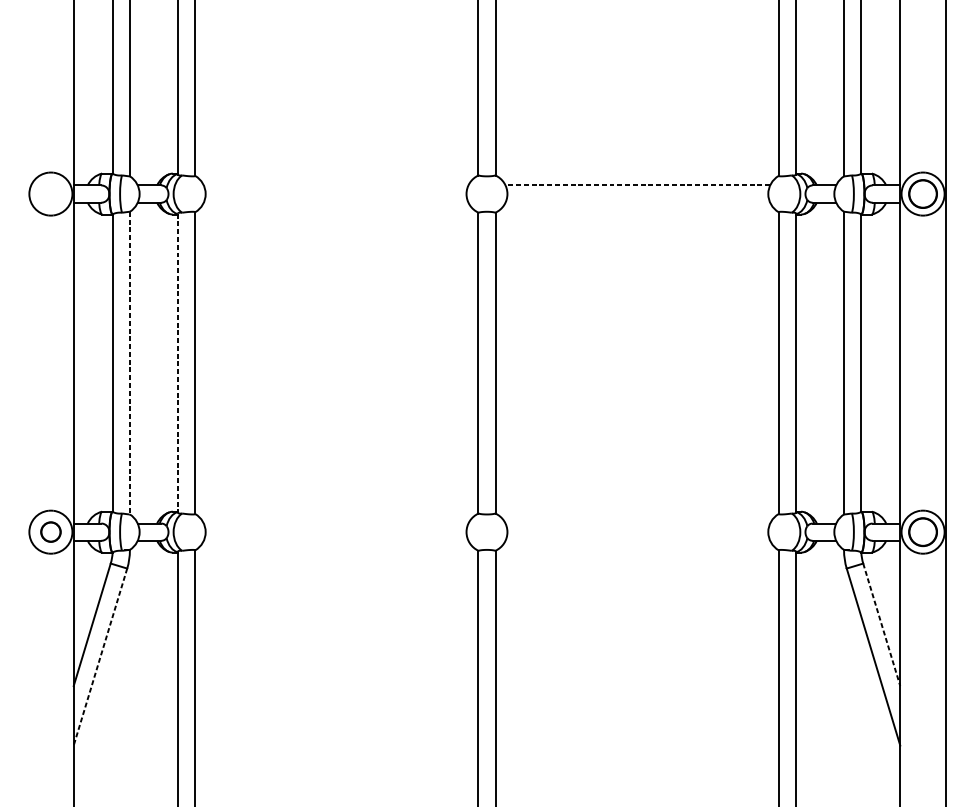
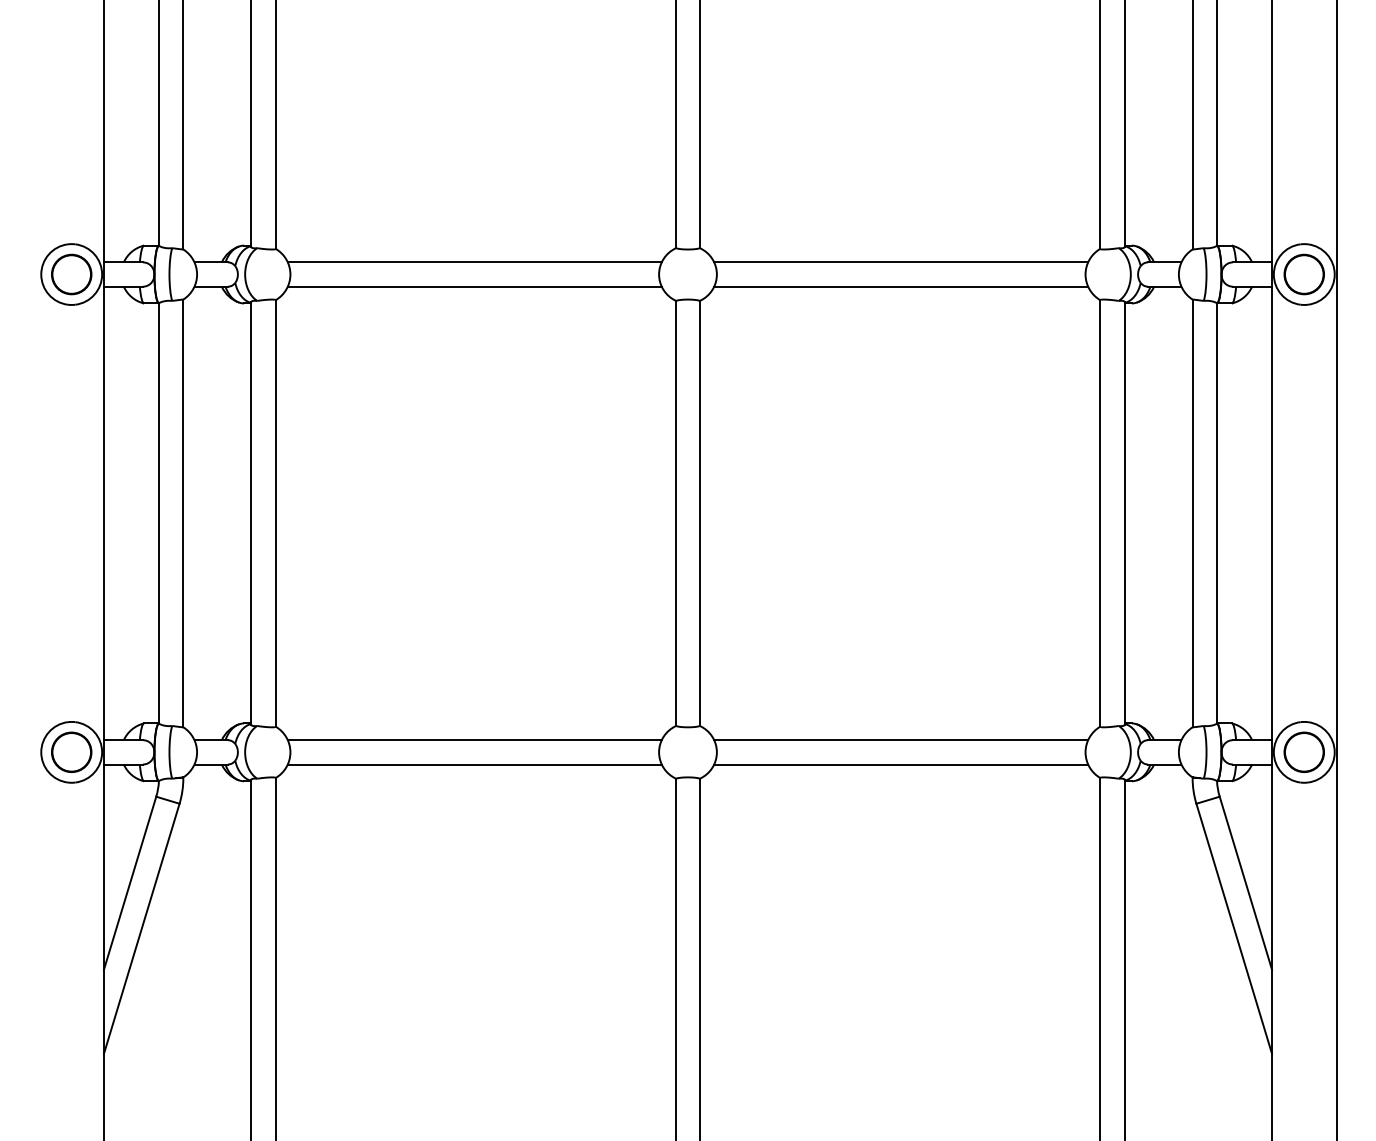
line: (335, 185) -> (474, 262), added
line: (638, 185) -> (901, 262), dashed -> solid
part: (50, 194) -> (71, 274), added
line: (335, 202) -> (474, 286), added
line: (638, 202) -> (901, 286), added
line: (130, 363) -> (183, 513), dashed -> solid
line: (178, 363) -> (251, 513), dashed -> solid
line: (335, 523) -> (474, 740), added
line: (638, 523) -> (901, 740), added
circle: (50, 531) -> (71, 751), size x1.43
line: (335, 540) -> (474, 764), added
line: (638, 540) -> (901, 764), added
line: (882, 624) -> (1246, 883), dashed -> solid
line: (100, 656) -> (141, 928), dashed -> solid

